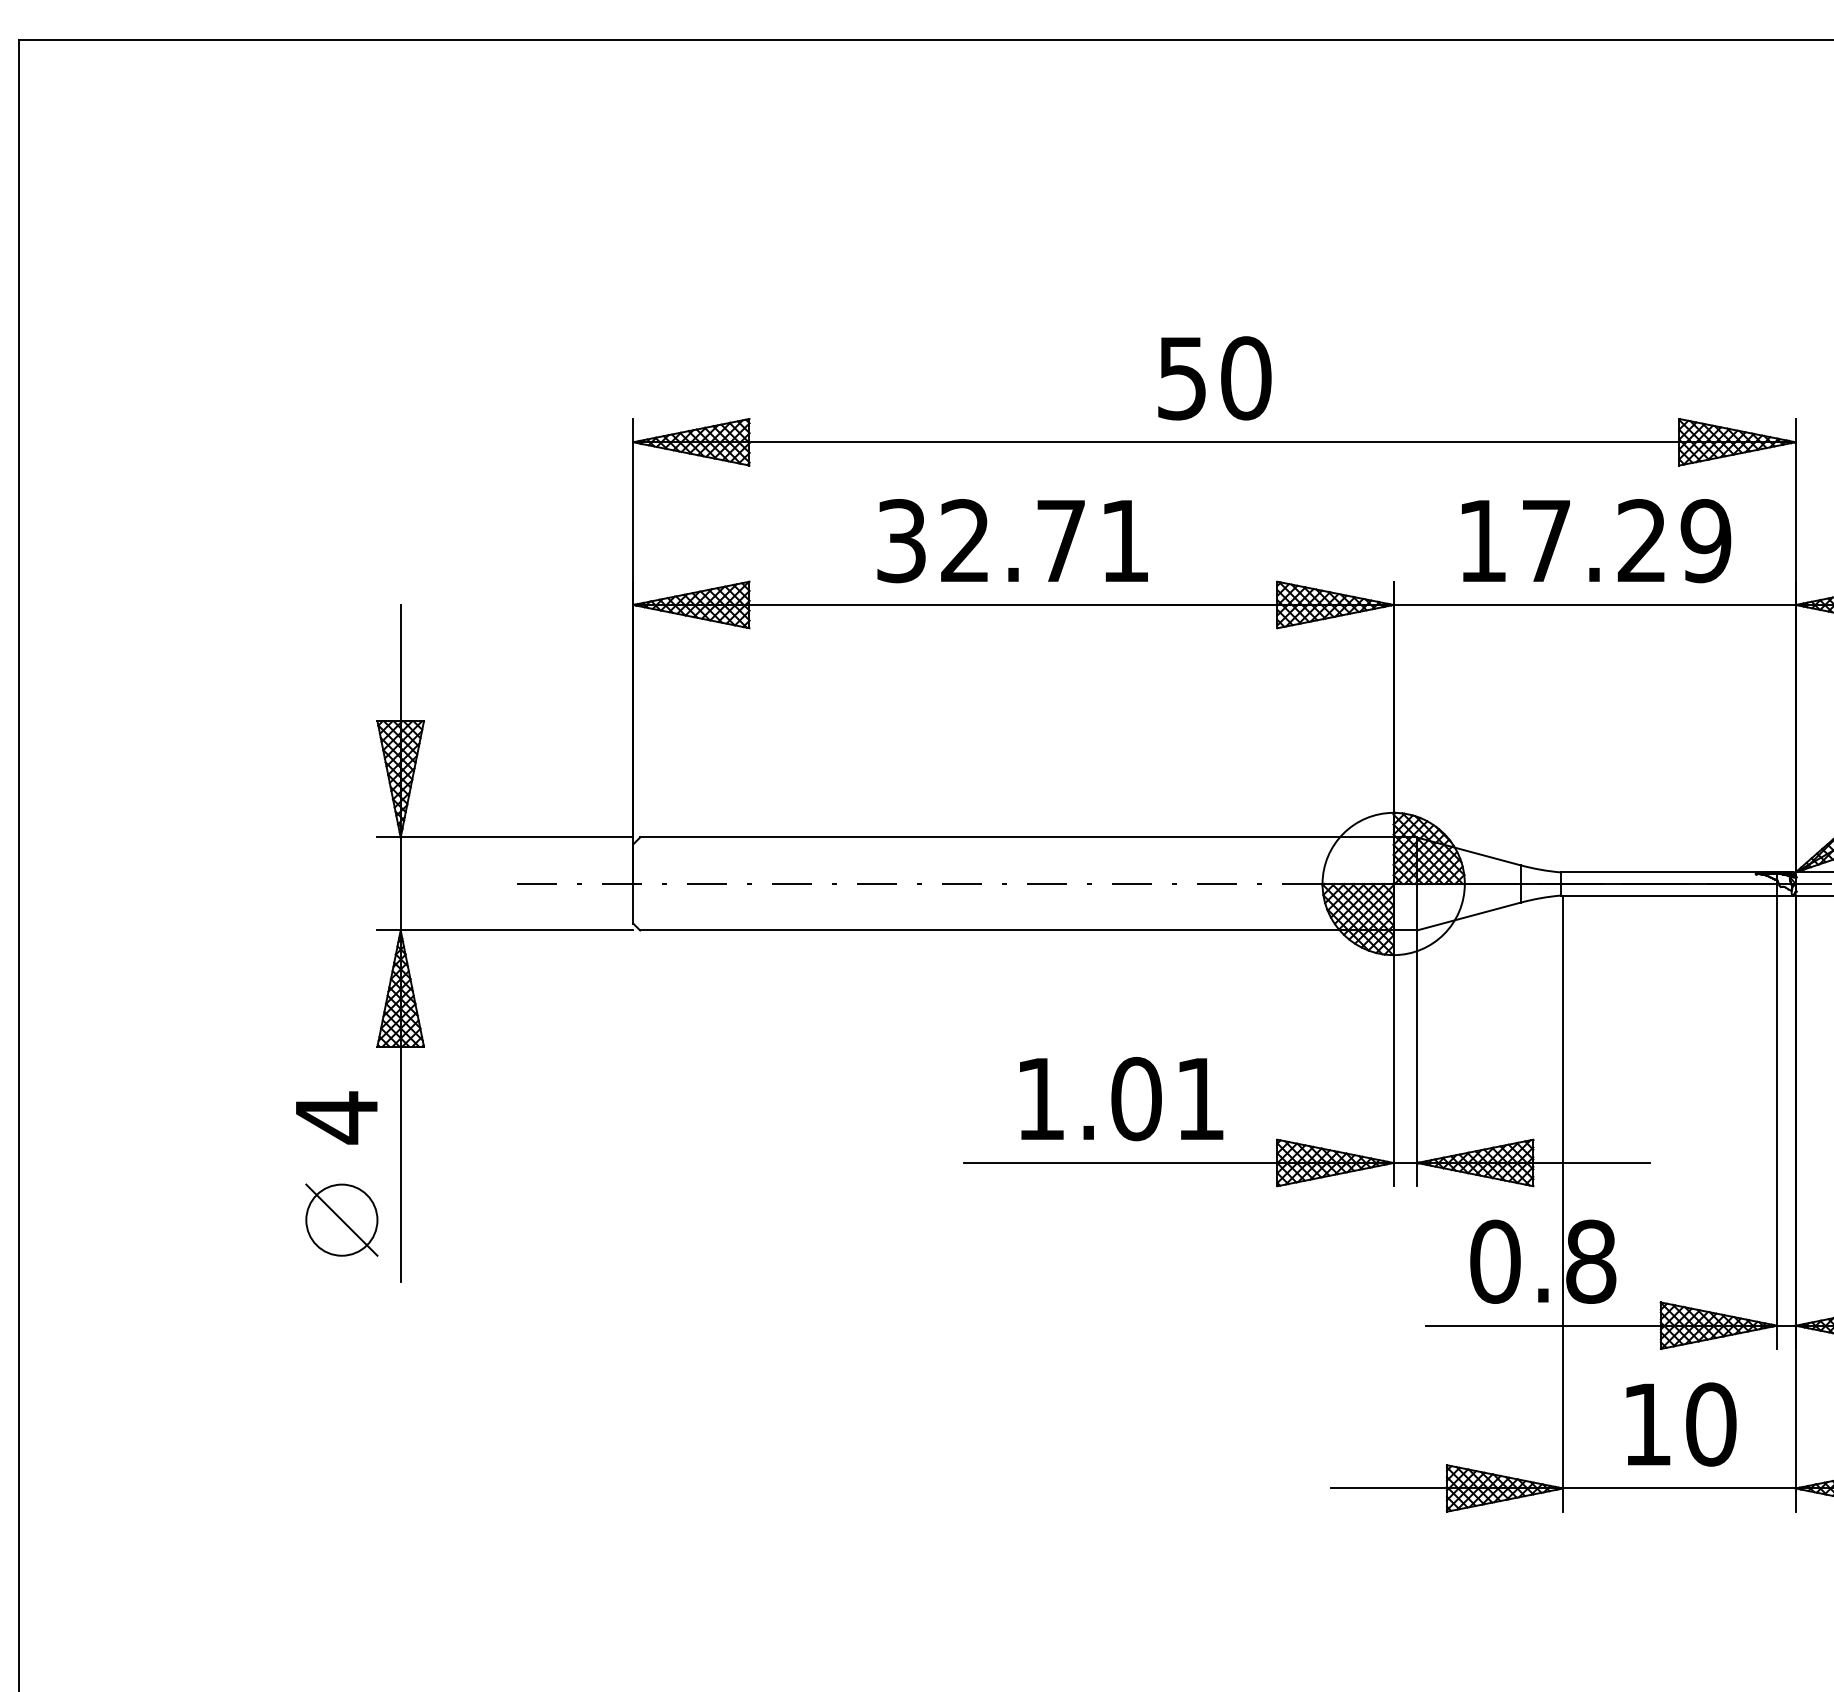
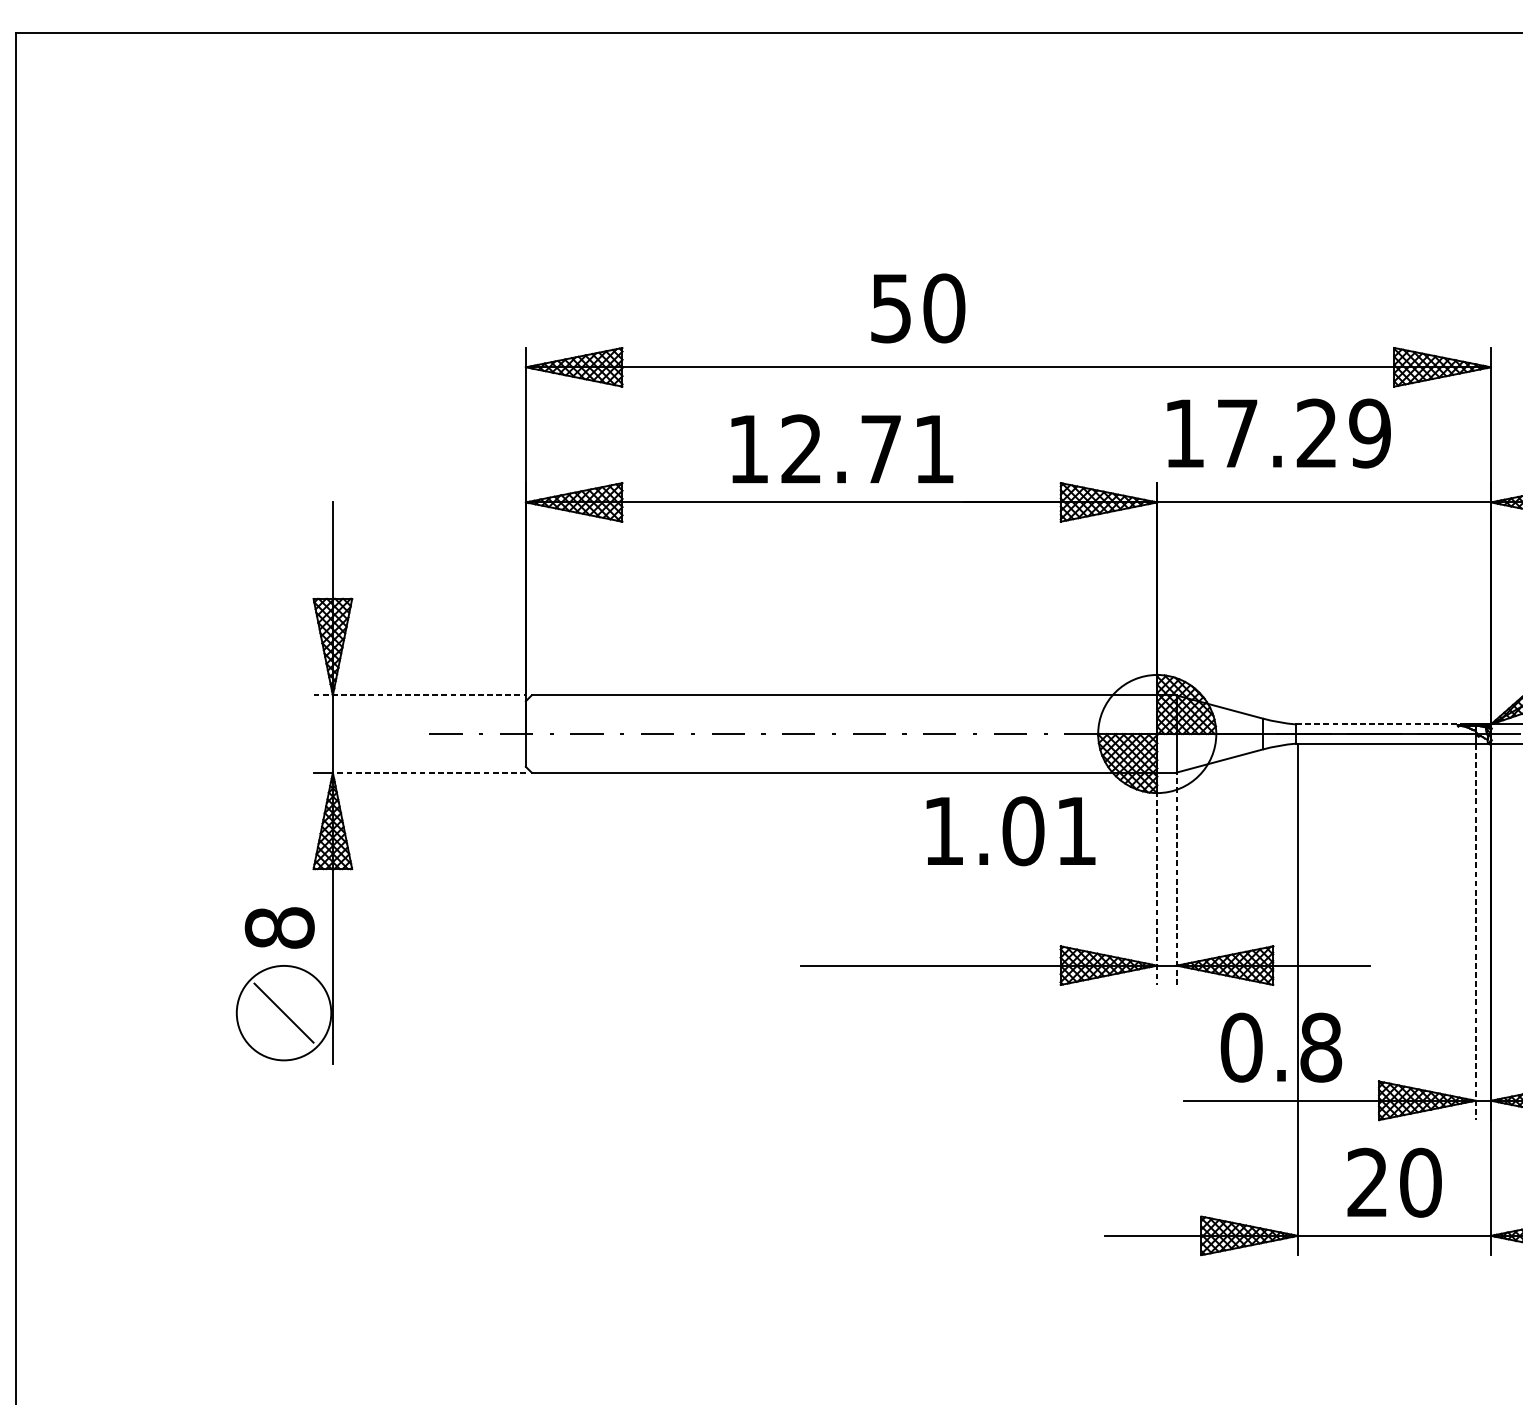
text: (1214, 378) -> (917, 308), moved
text: (901, 541) -> (748, 449), 32.71 -> 12.71
text: (1596, 541) -> (1279, 433), moved
line: (505, 837) -> (419, 695), solid -> dashed
line: (1669, 872) -> (1386, 724), solid -> dashed
line: (516, 930) -> (429, 772), solid -> dashed
line: (1393, 1058) -> (1157, 878), solid -> dashed
line: (1417, 1058) -> (1177, 878), solid -> dashed
text: (1121, 1099) -> (1010, 831), moved
text: (336, 1117) -> (279, 927), 4 -> 8
line: (1777, 1122) -> (1475, 932), solid -> dashed
circle: (341, 1219) -> (283, 1012), size x1.6
text: (1646, 1423) -> (1367, 1181), 10 -> 20

